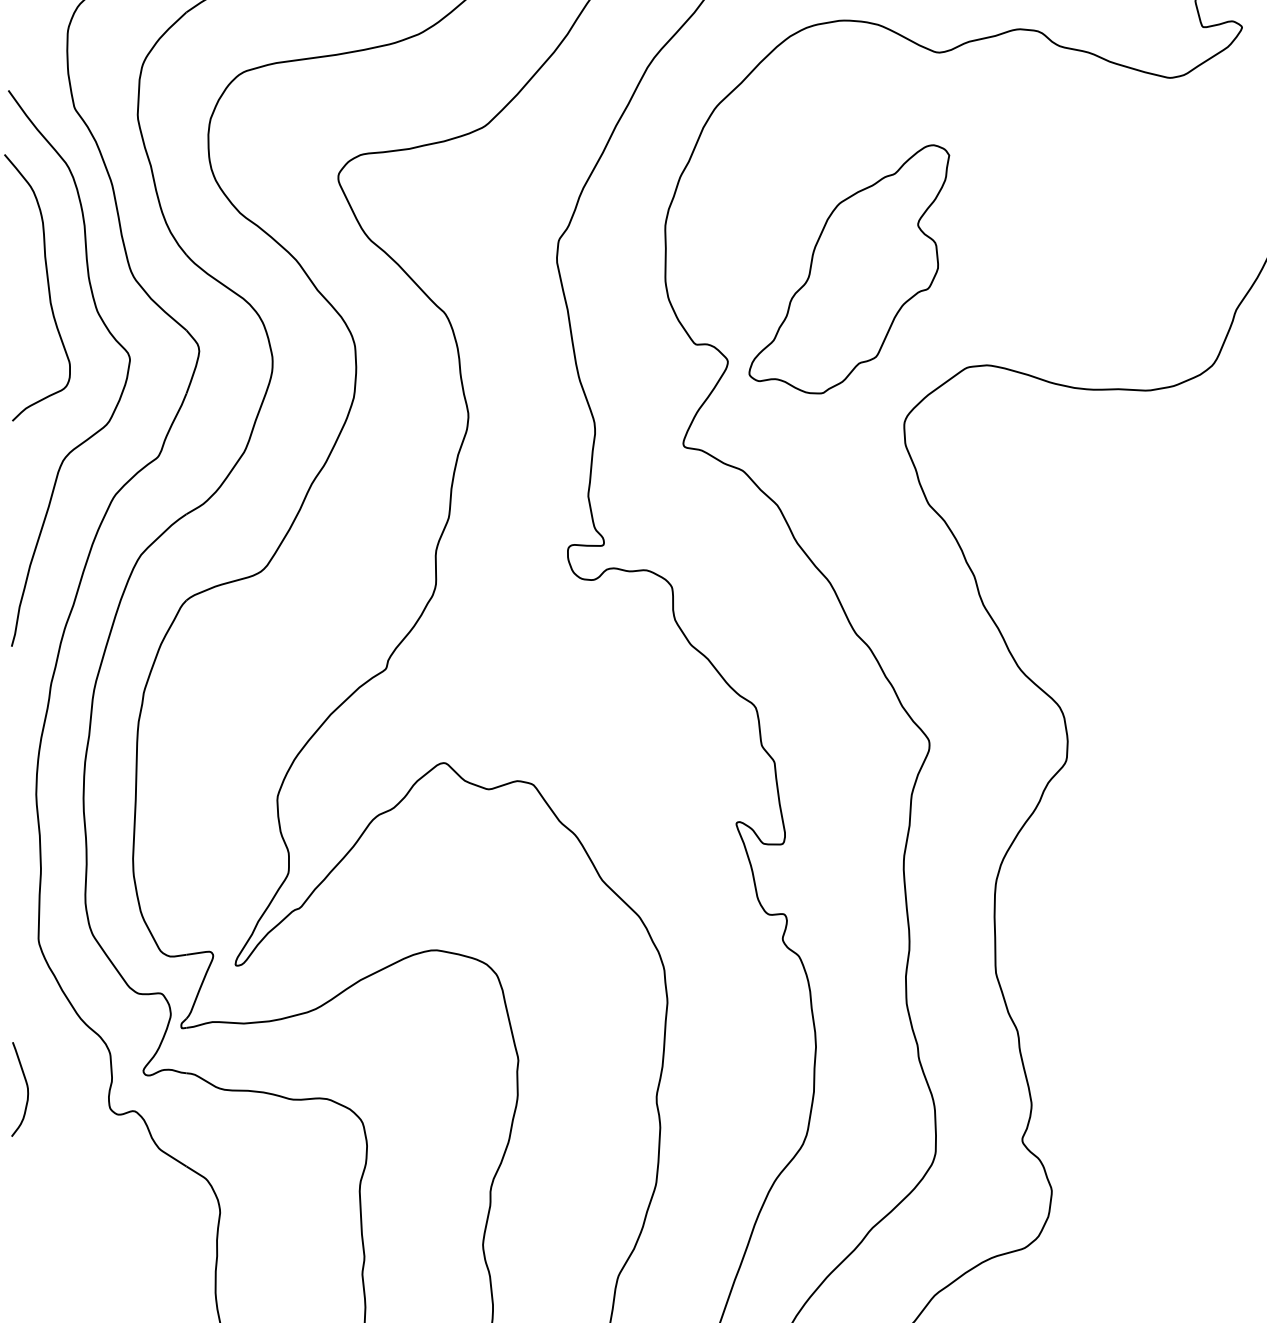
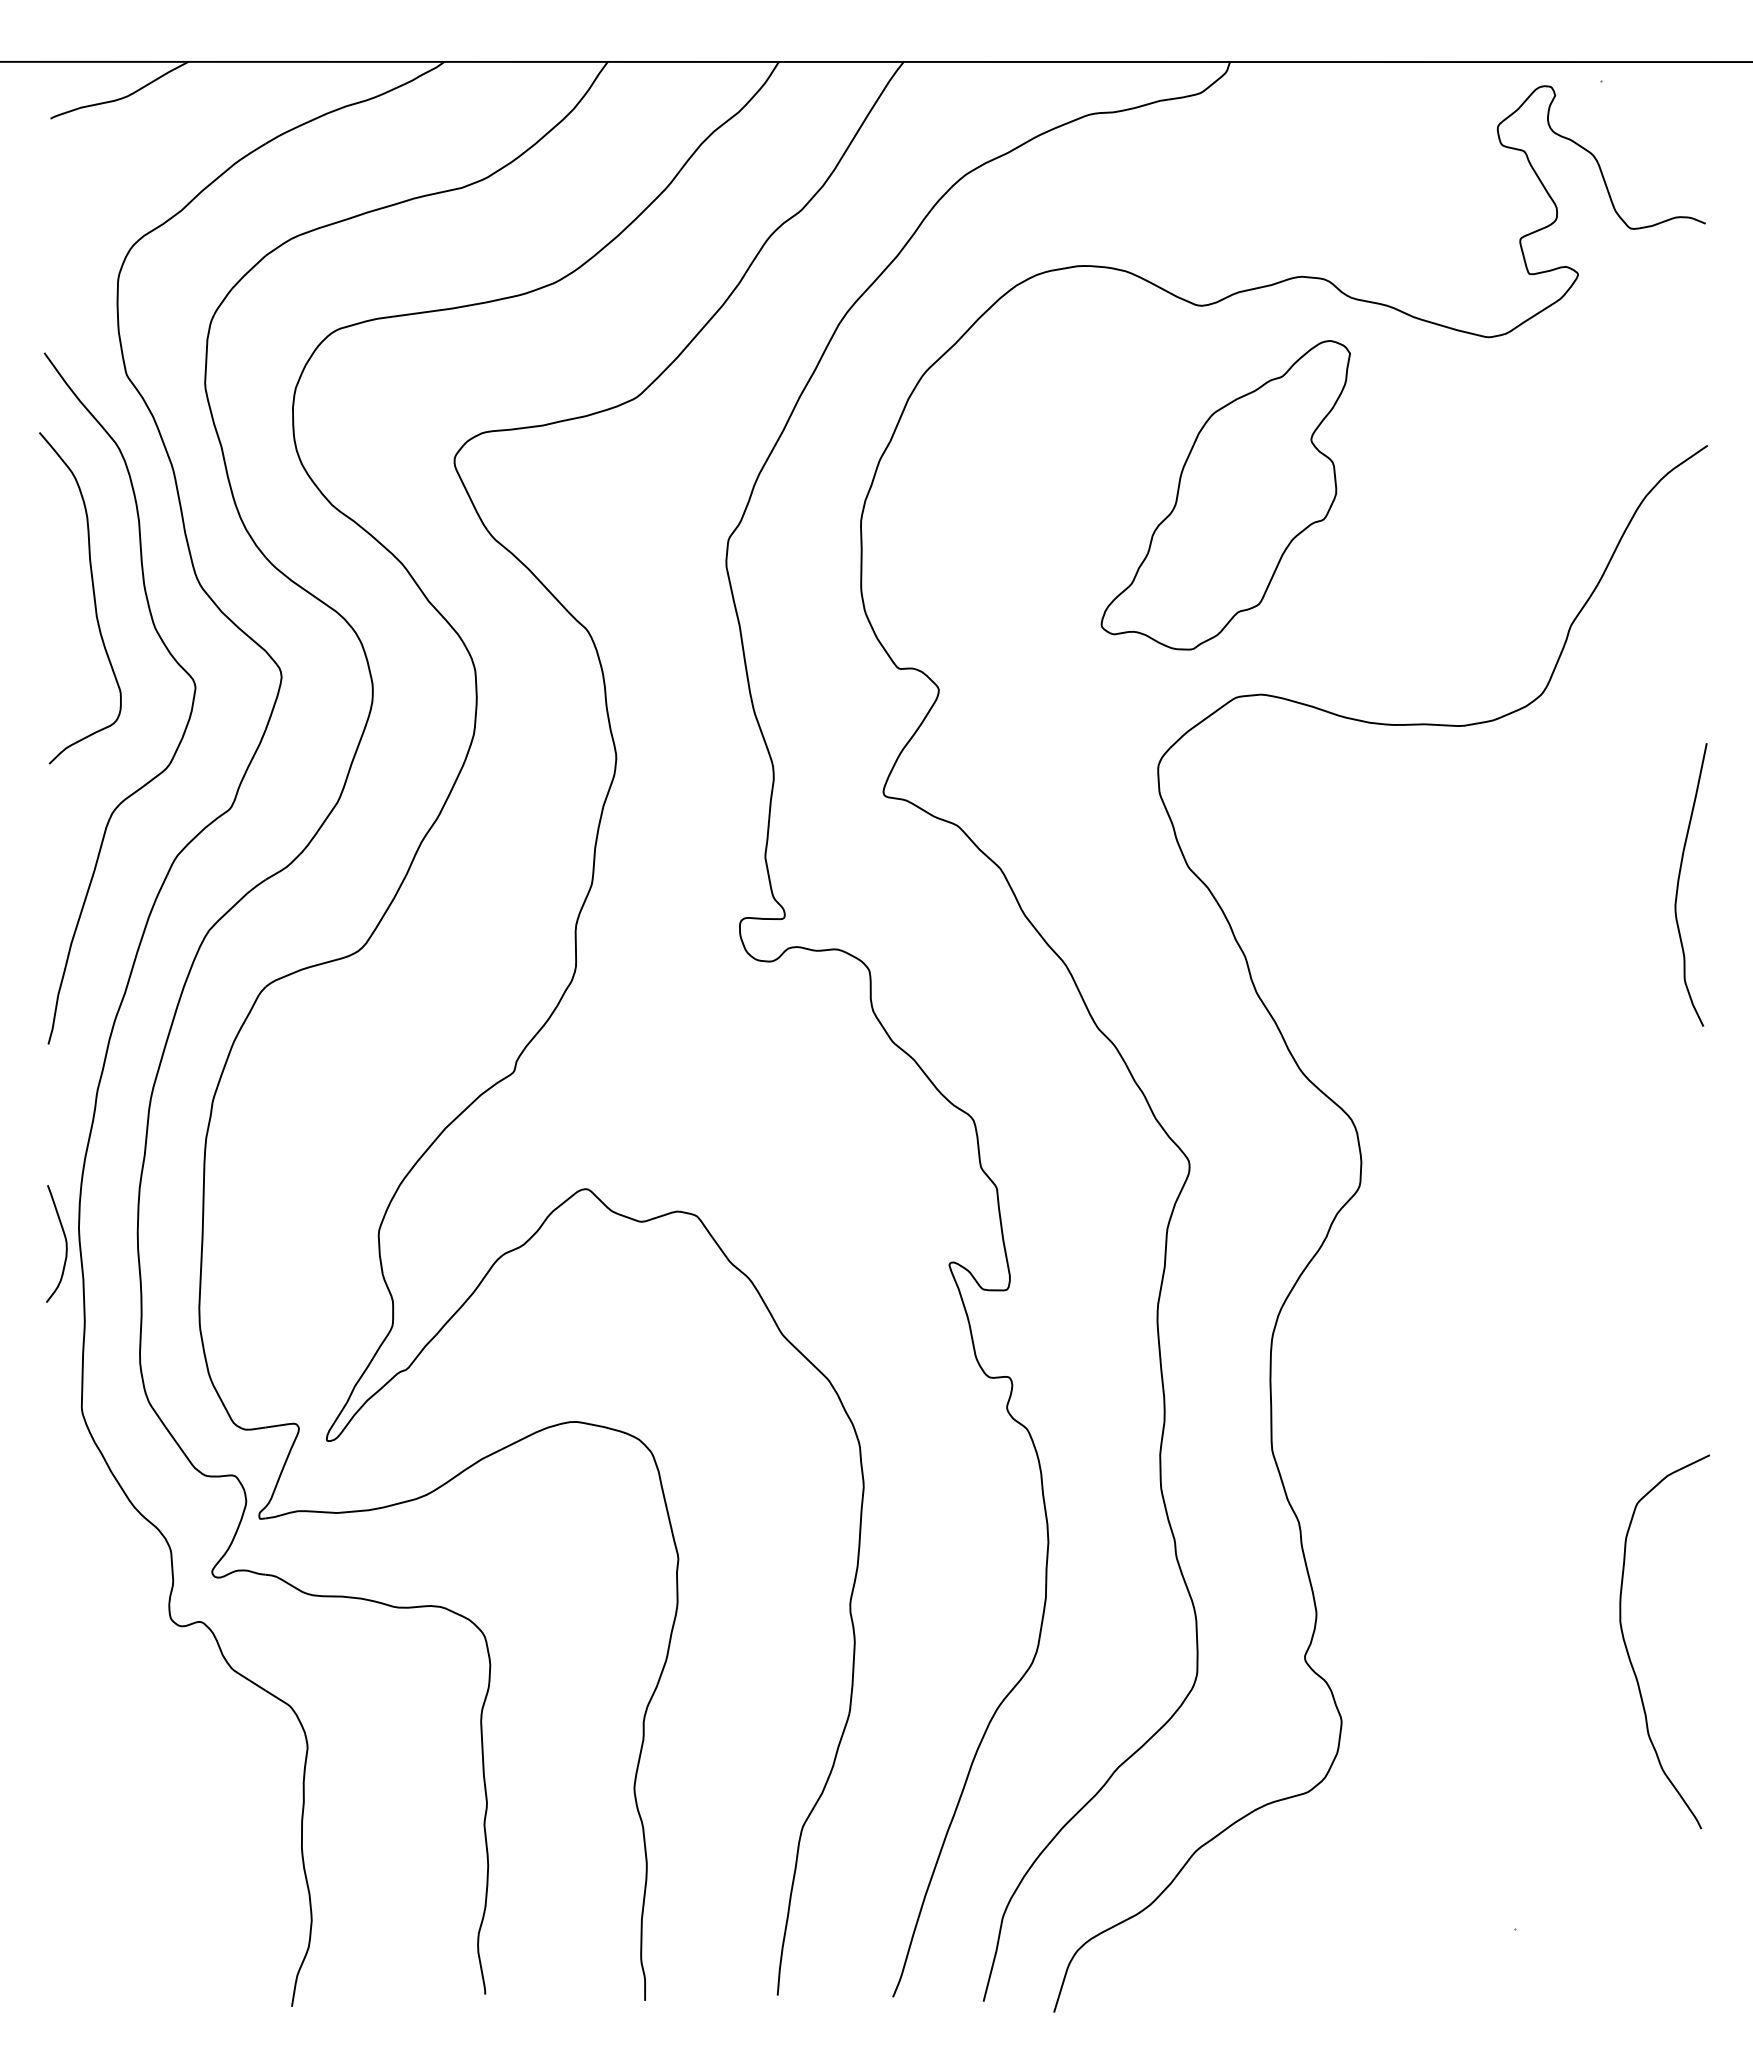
part: (849, 269) -> (1225, 495), moved
curve: (27, 1089) -> (65, 1243), moved

